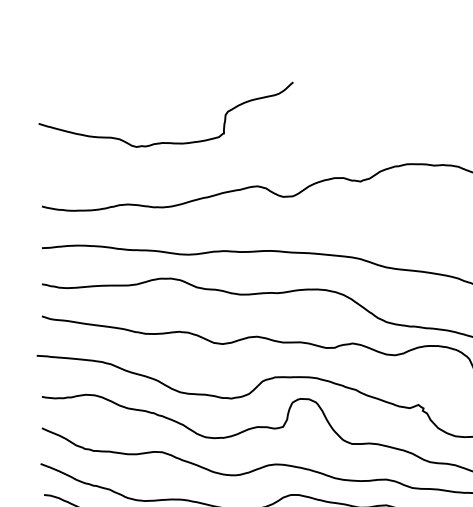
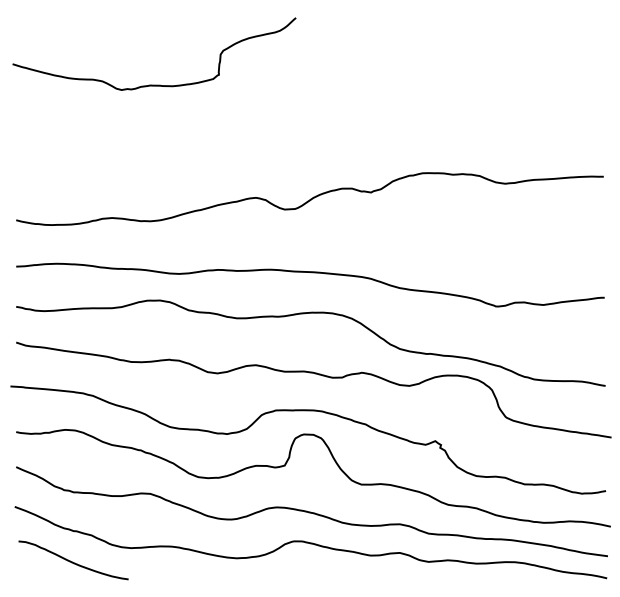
curve: (166, 142) -> (154, 84), moved

